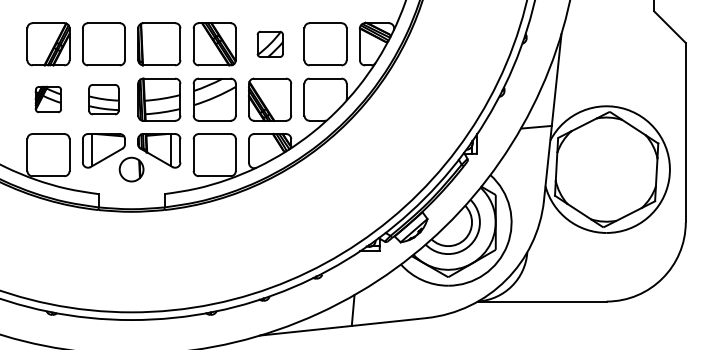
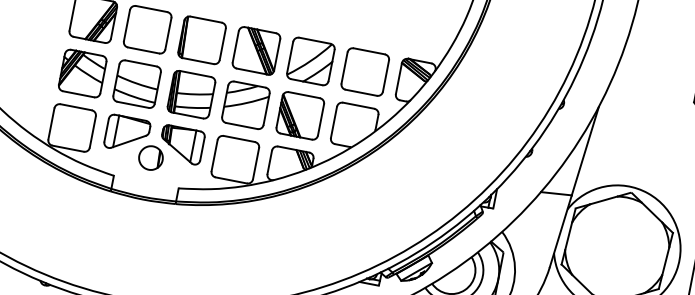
part: (270, 44) -> (311, 61), size x1.67
part: (48, 99) -> (82, 73), size x1.67
part: (103, 99) -> (136, 83), size x1.43

